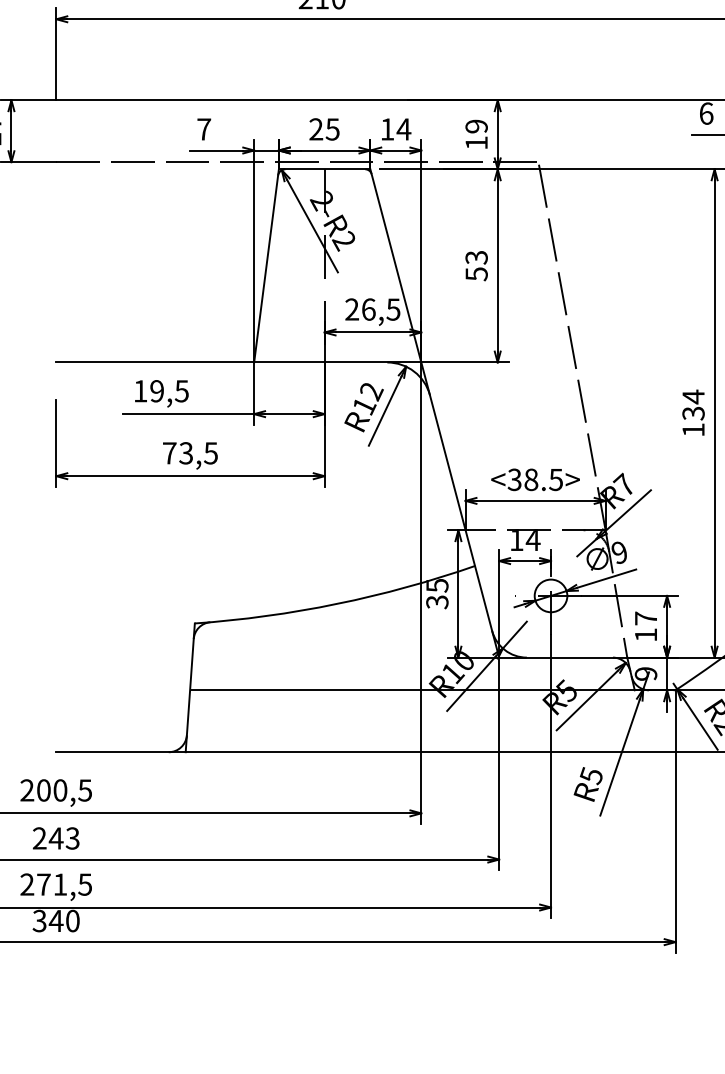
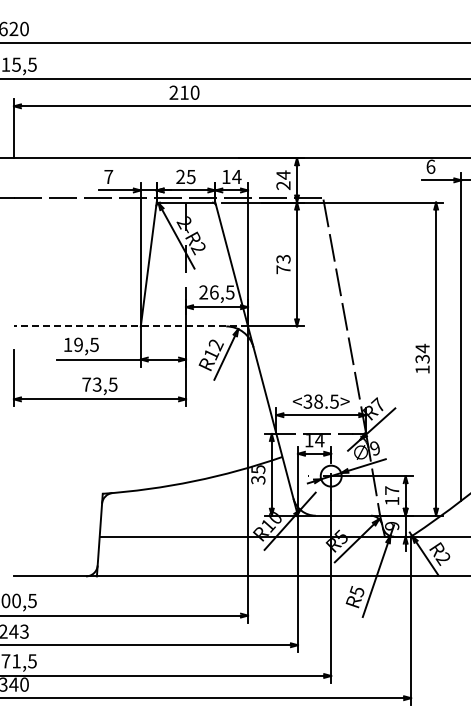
text: (476, 133) -> (283, 179), 19 -> 24
text: (476, 273) -> (283, 269), 53 -> 73
line: (238, 362) -> (130, 326), solid -> dashed

